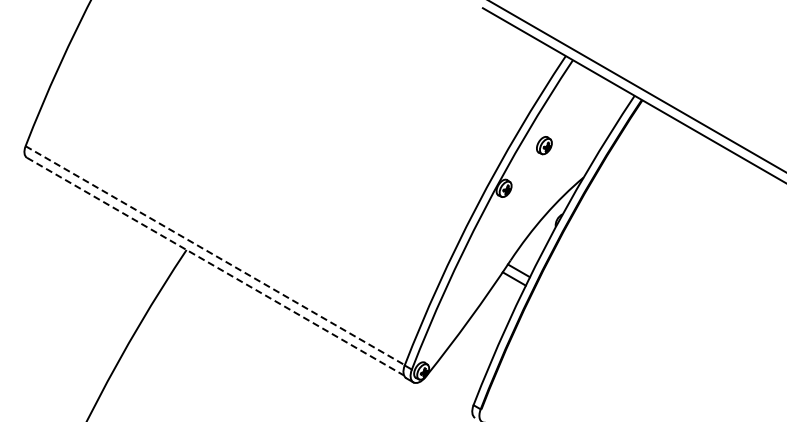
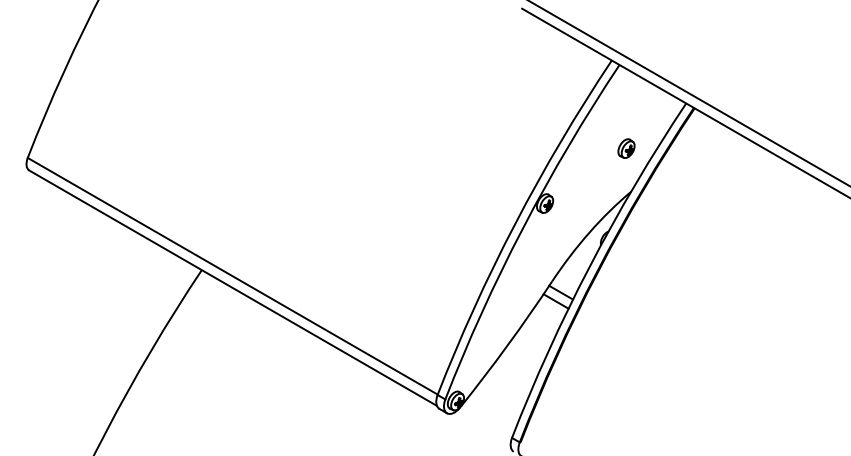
part: (544, 145) -> (626, 148), moved
line: (215, 255) -> (233, 276), dashed -> solid
line: (215, 266) -> (233, 288), dashed -> solid

